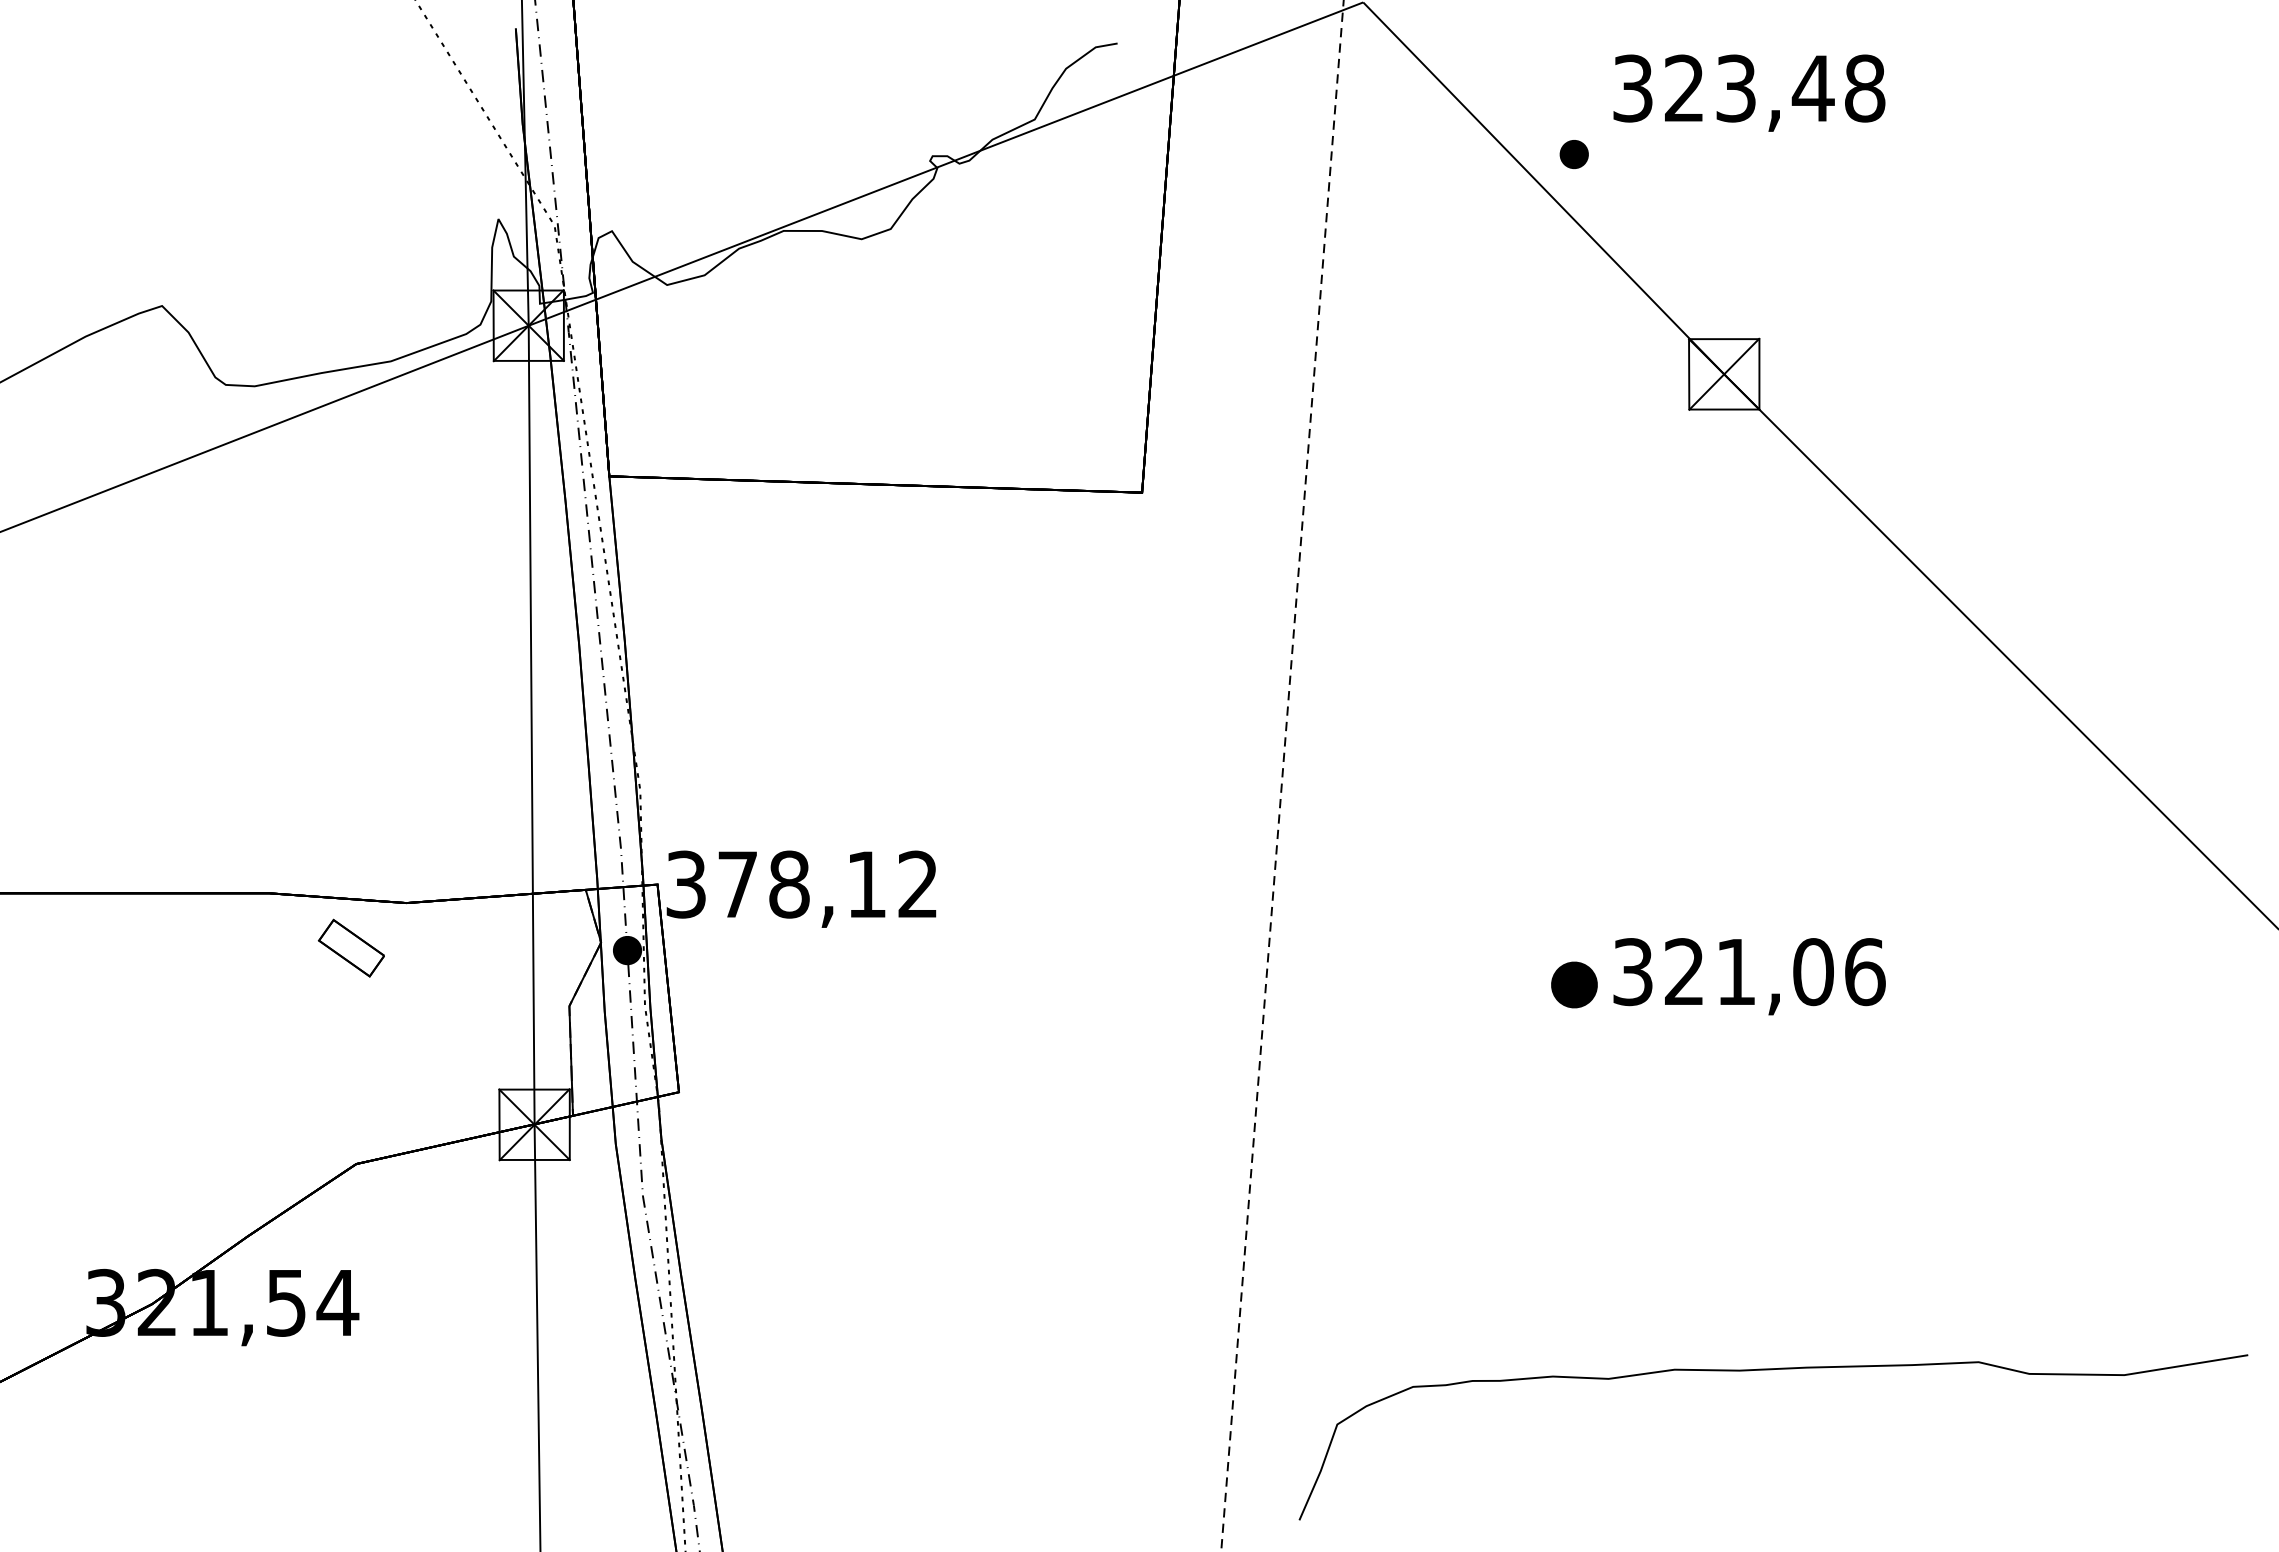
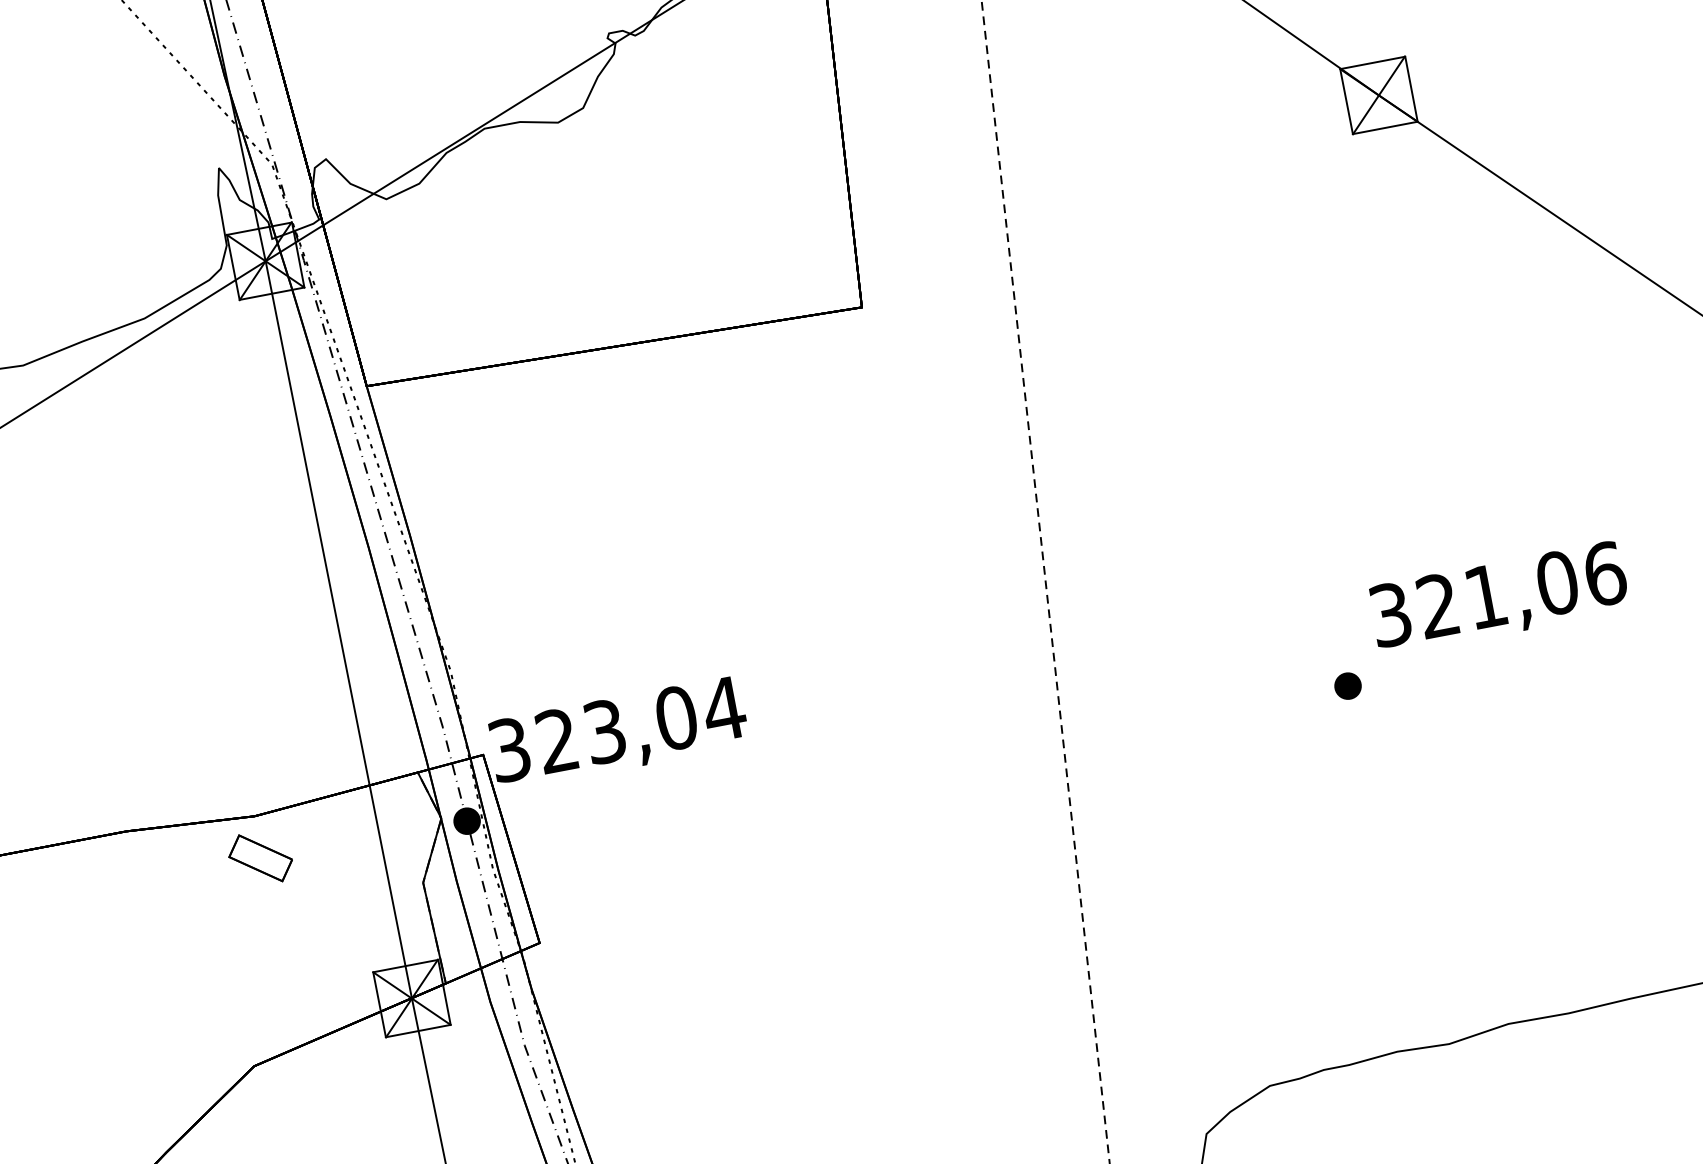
text: (828, 884) -> (641, 724), 378,12 -> 323,04
part: (350, 947) -> (259, 857), moved
text: (1749, 976) -> (1499, 598), moved
part: (1573, 984) -> (1347, 685), size x0.62

